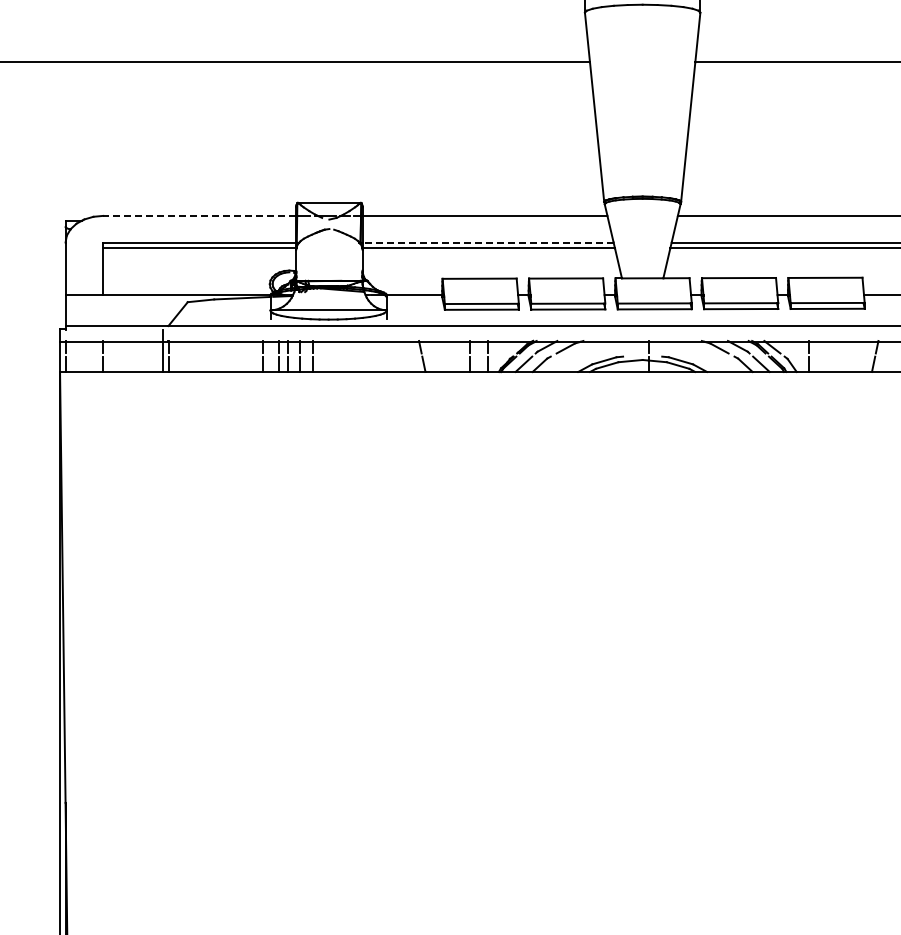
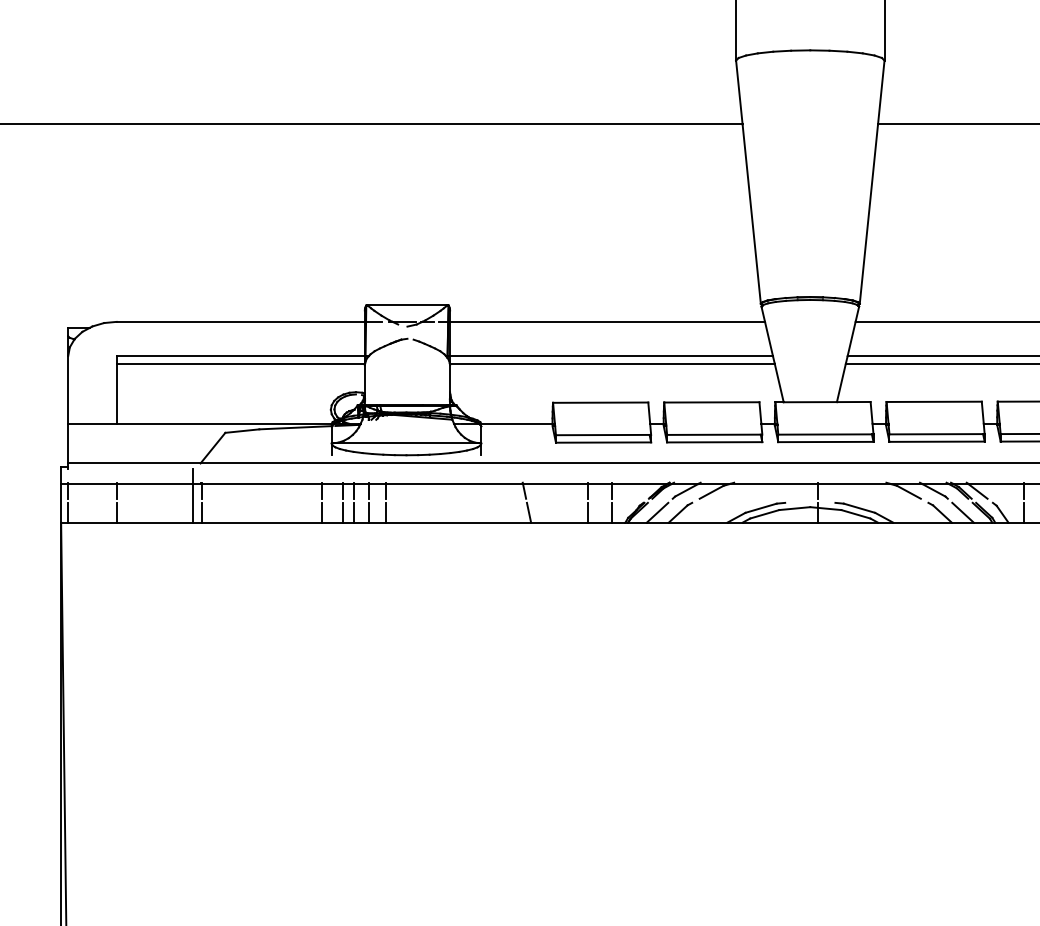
line: (199, 215) -> (240, 321), dashed -> solid
line: (488, 242) -> (612, 356), dashed -> solid

